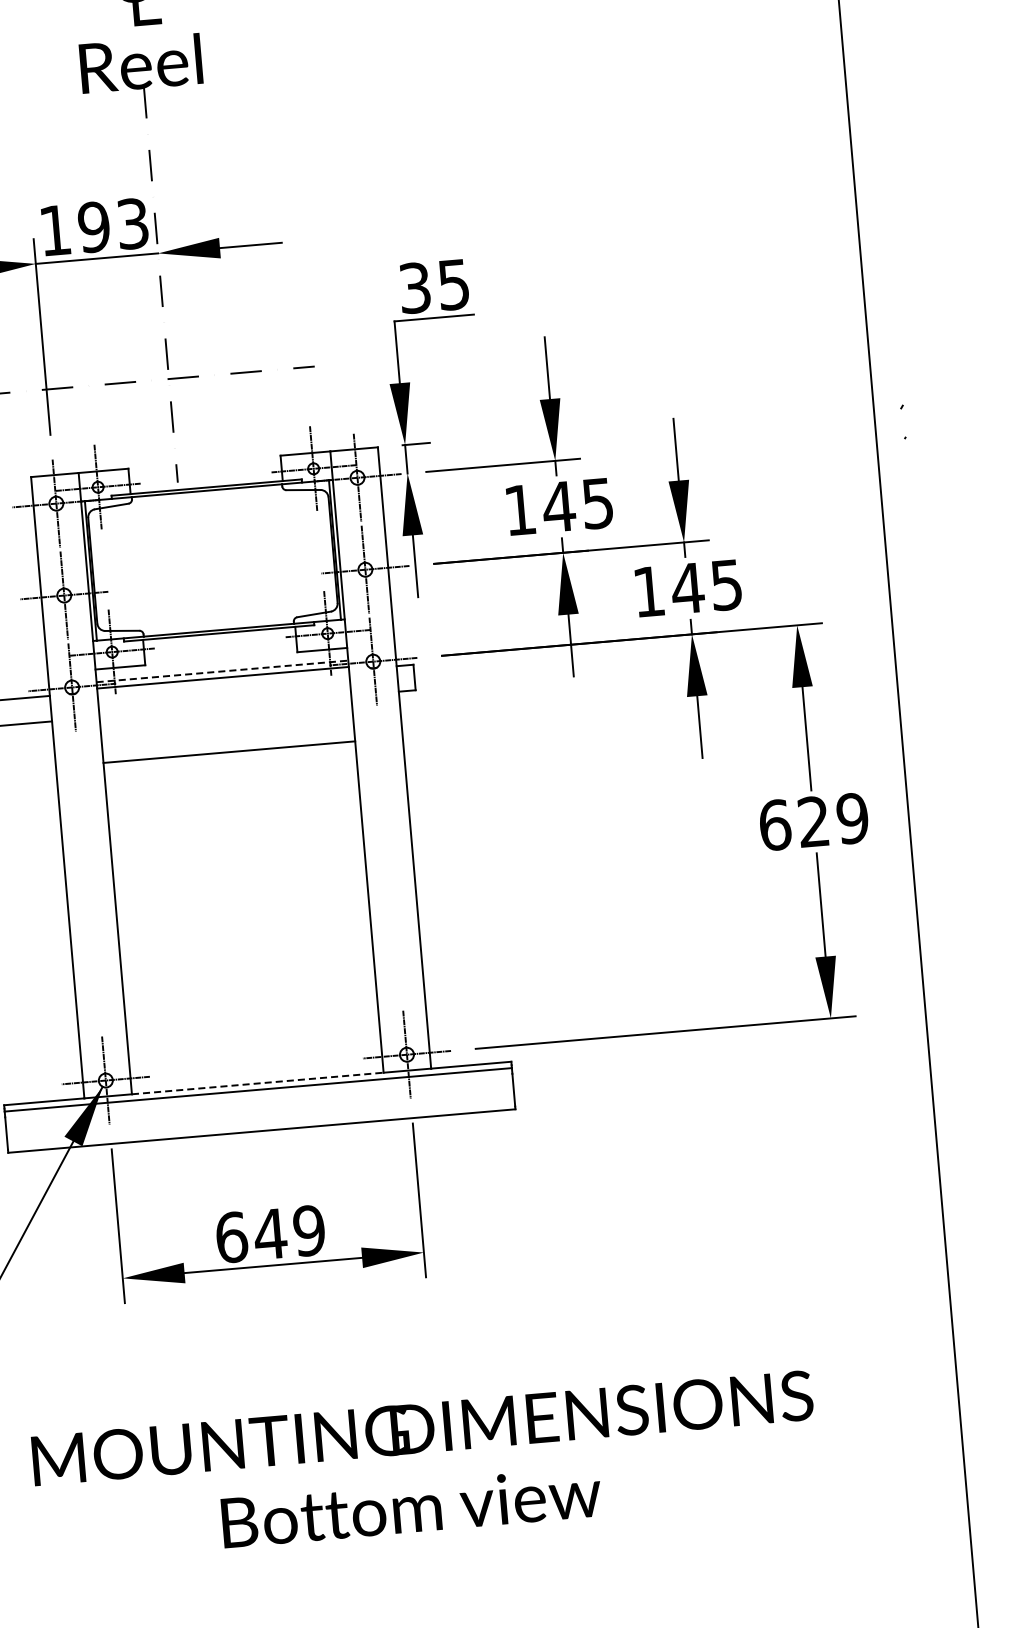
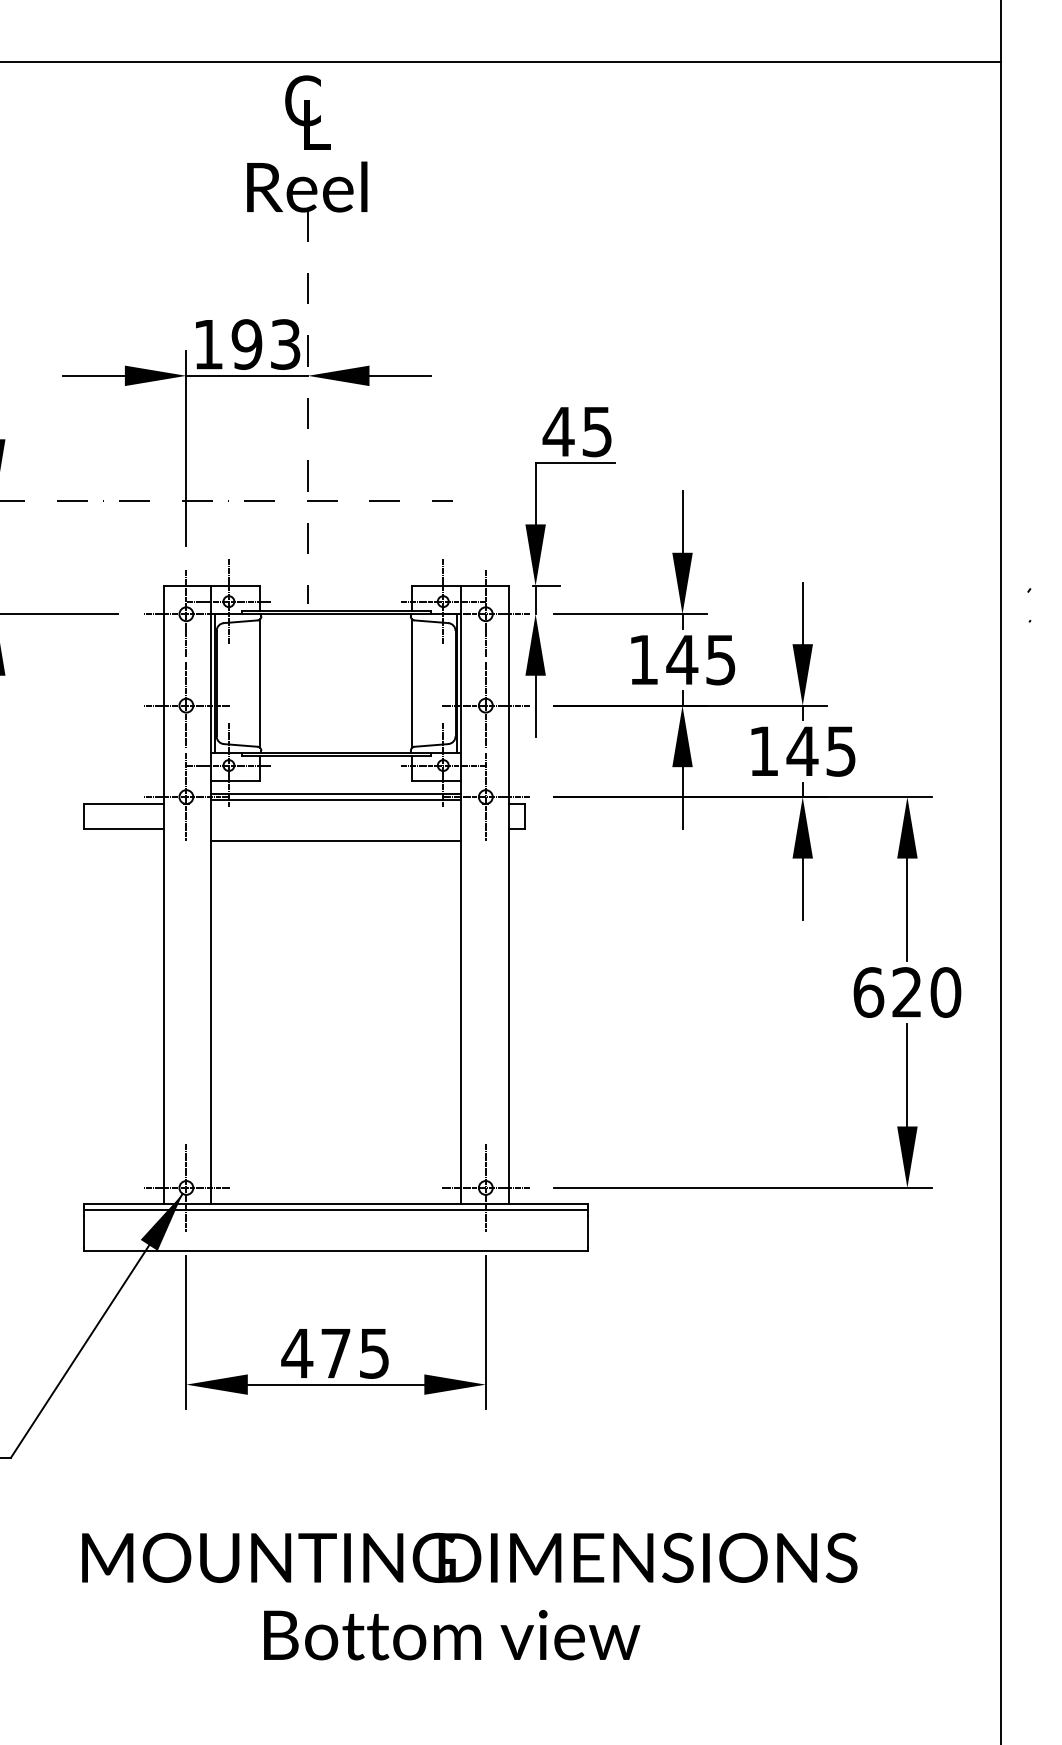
text: (414, 287) -> (558, 431), 35 -> 45
line: (288, 553) -> (411, 683), added
line: (136, 566) -> (260, 683), added
line: (222, 670) -> (336, 793), dashed -> solid
line: (228, 752) -> (335, 841), moved
text: (852, 818) -> (945, 992), 629 -> 620
line: (258, 1083) -> (336, 1203), dashed -> solid
text: (270, 1234) -> (335, 1353), 649 -> 475

